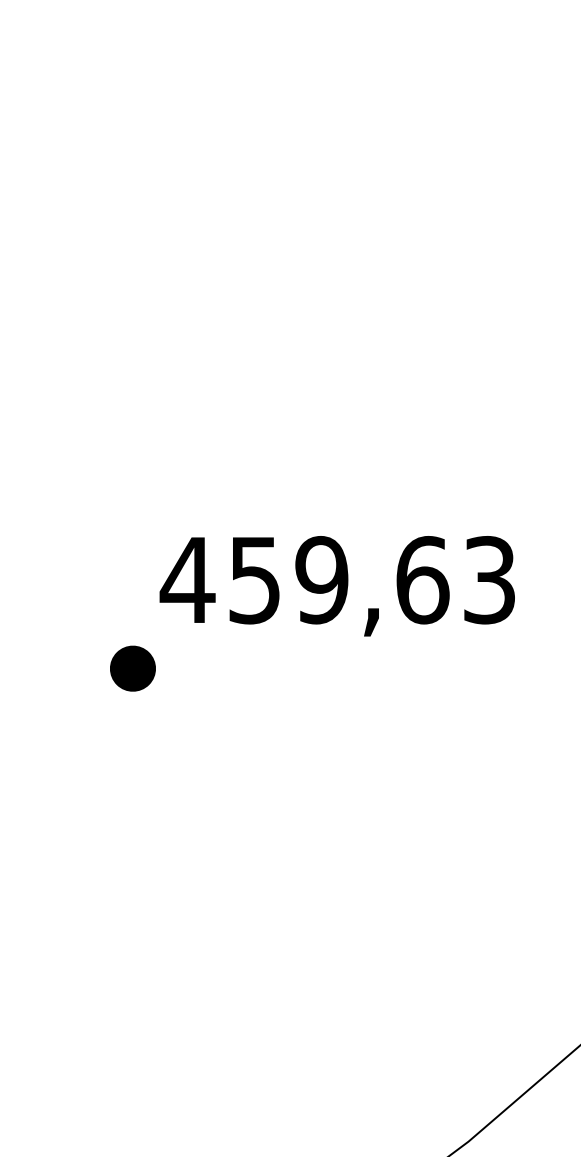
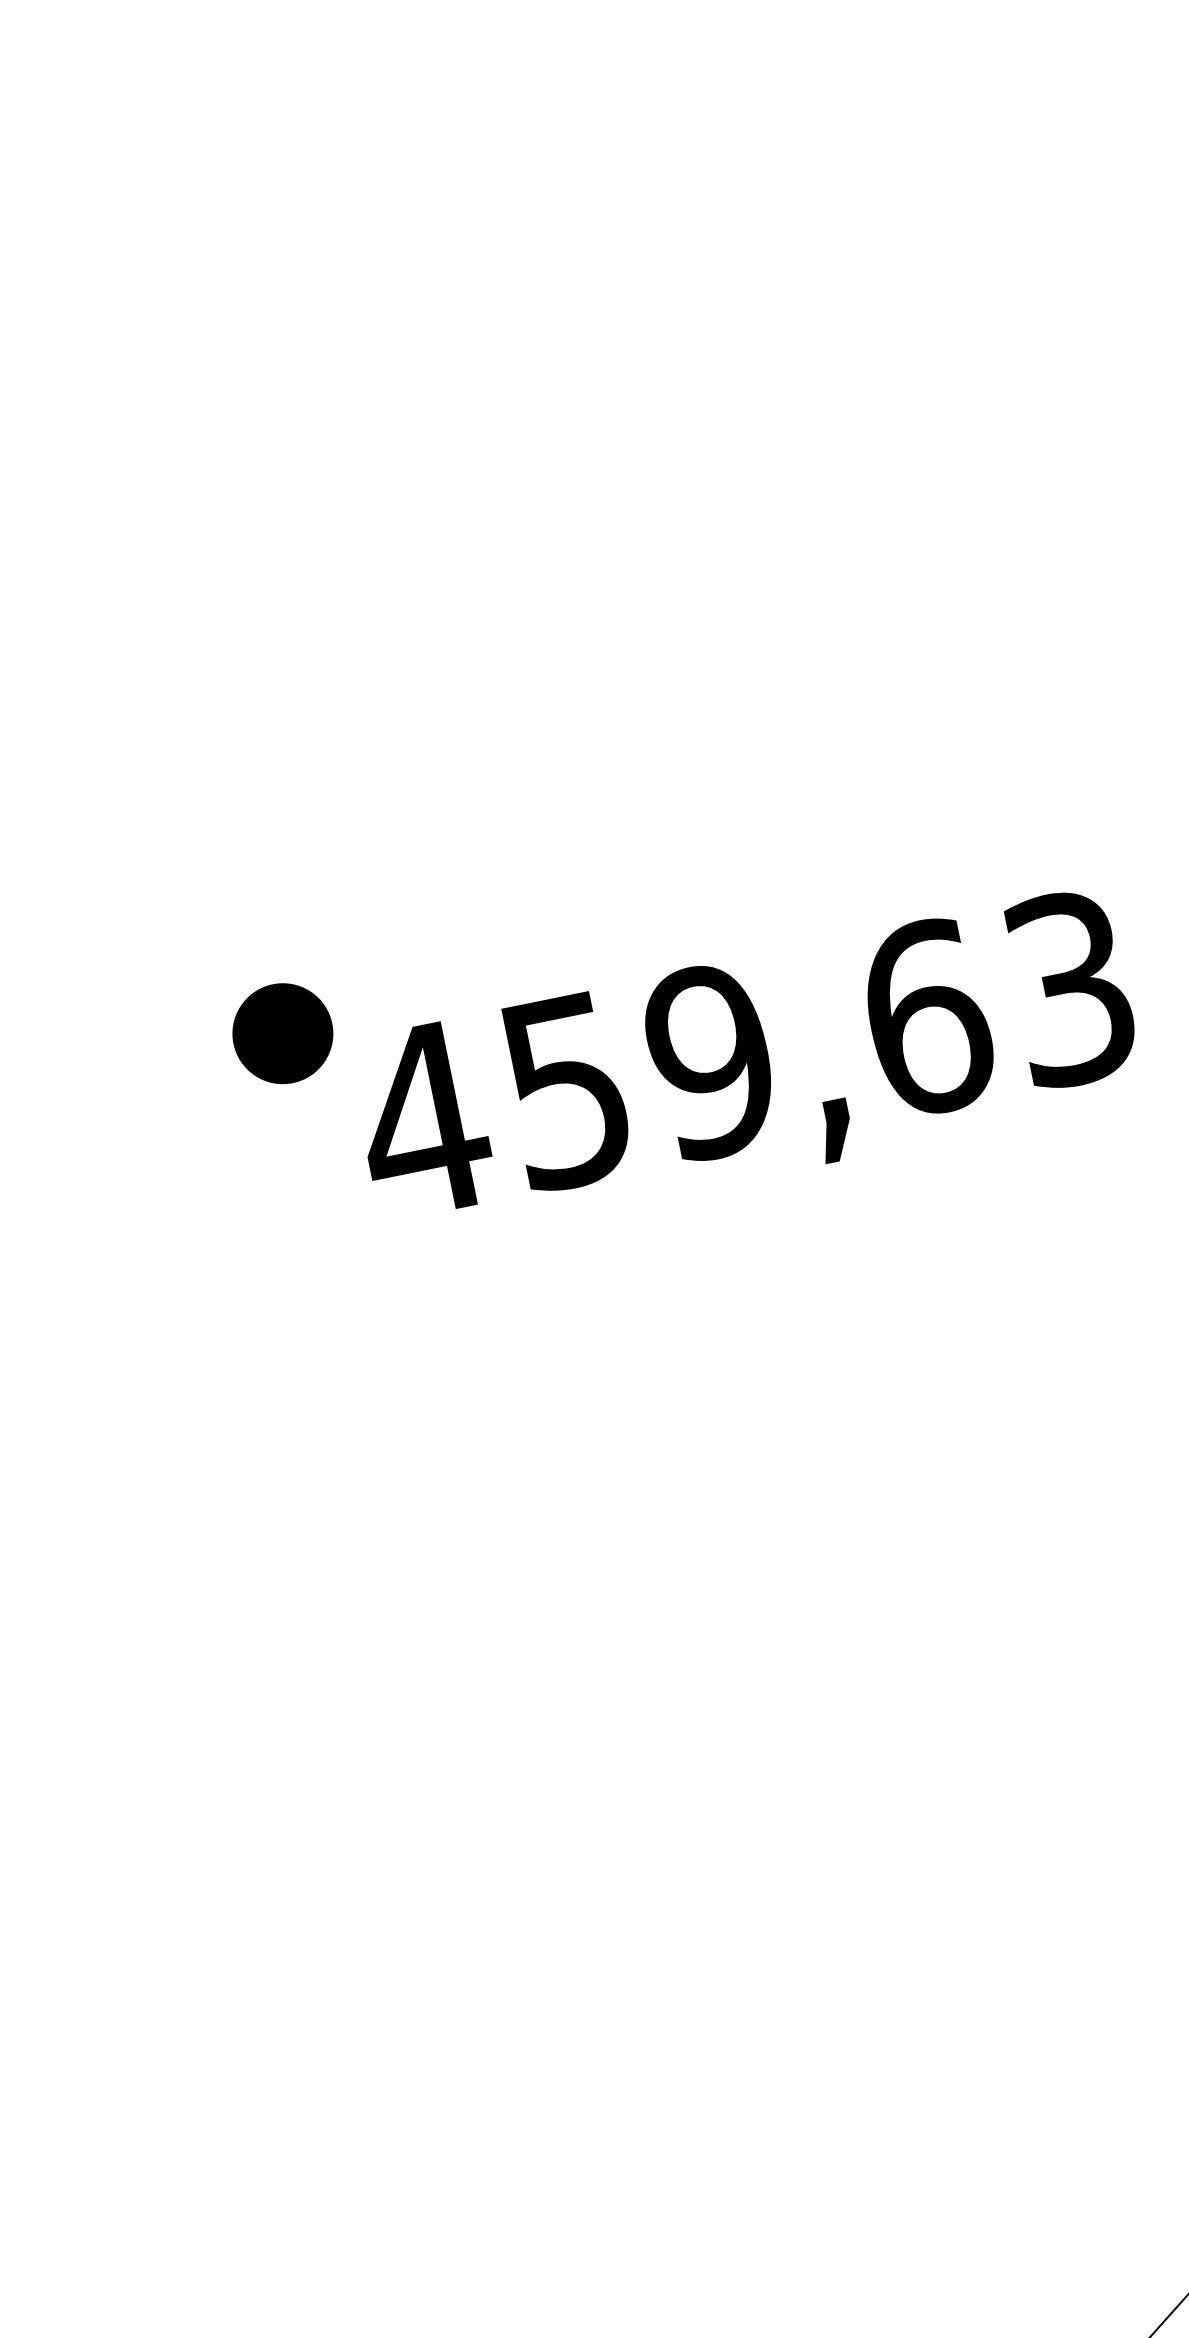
part: (132, 668) -> (281, 1033), moved

